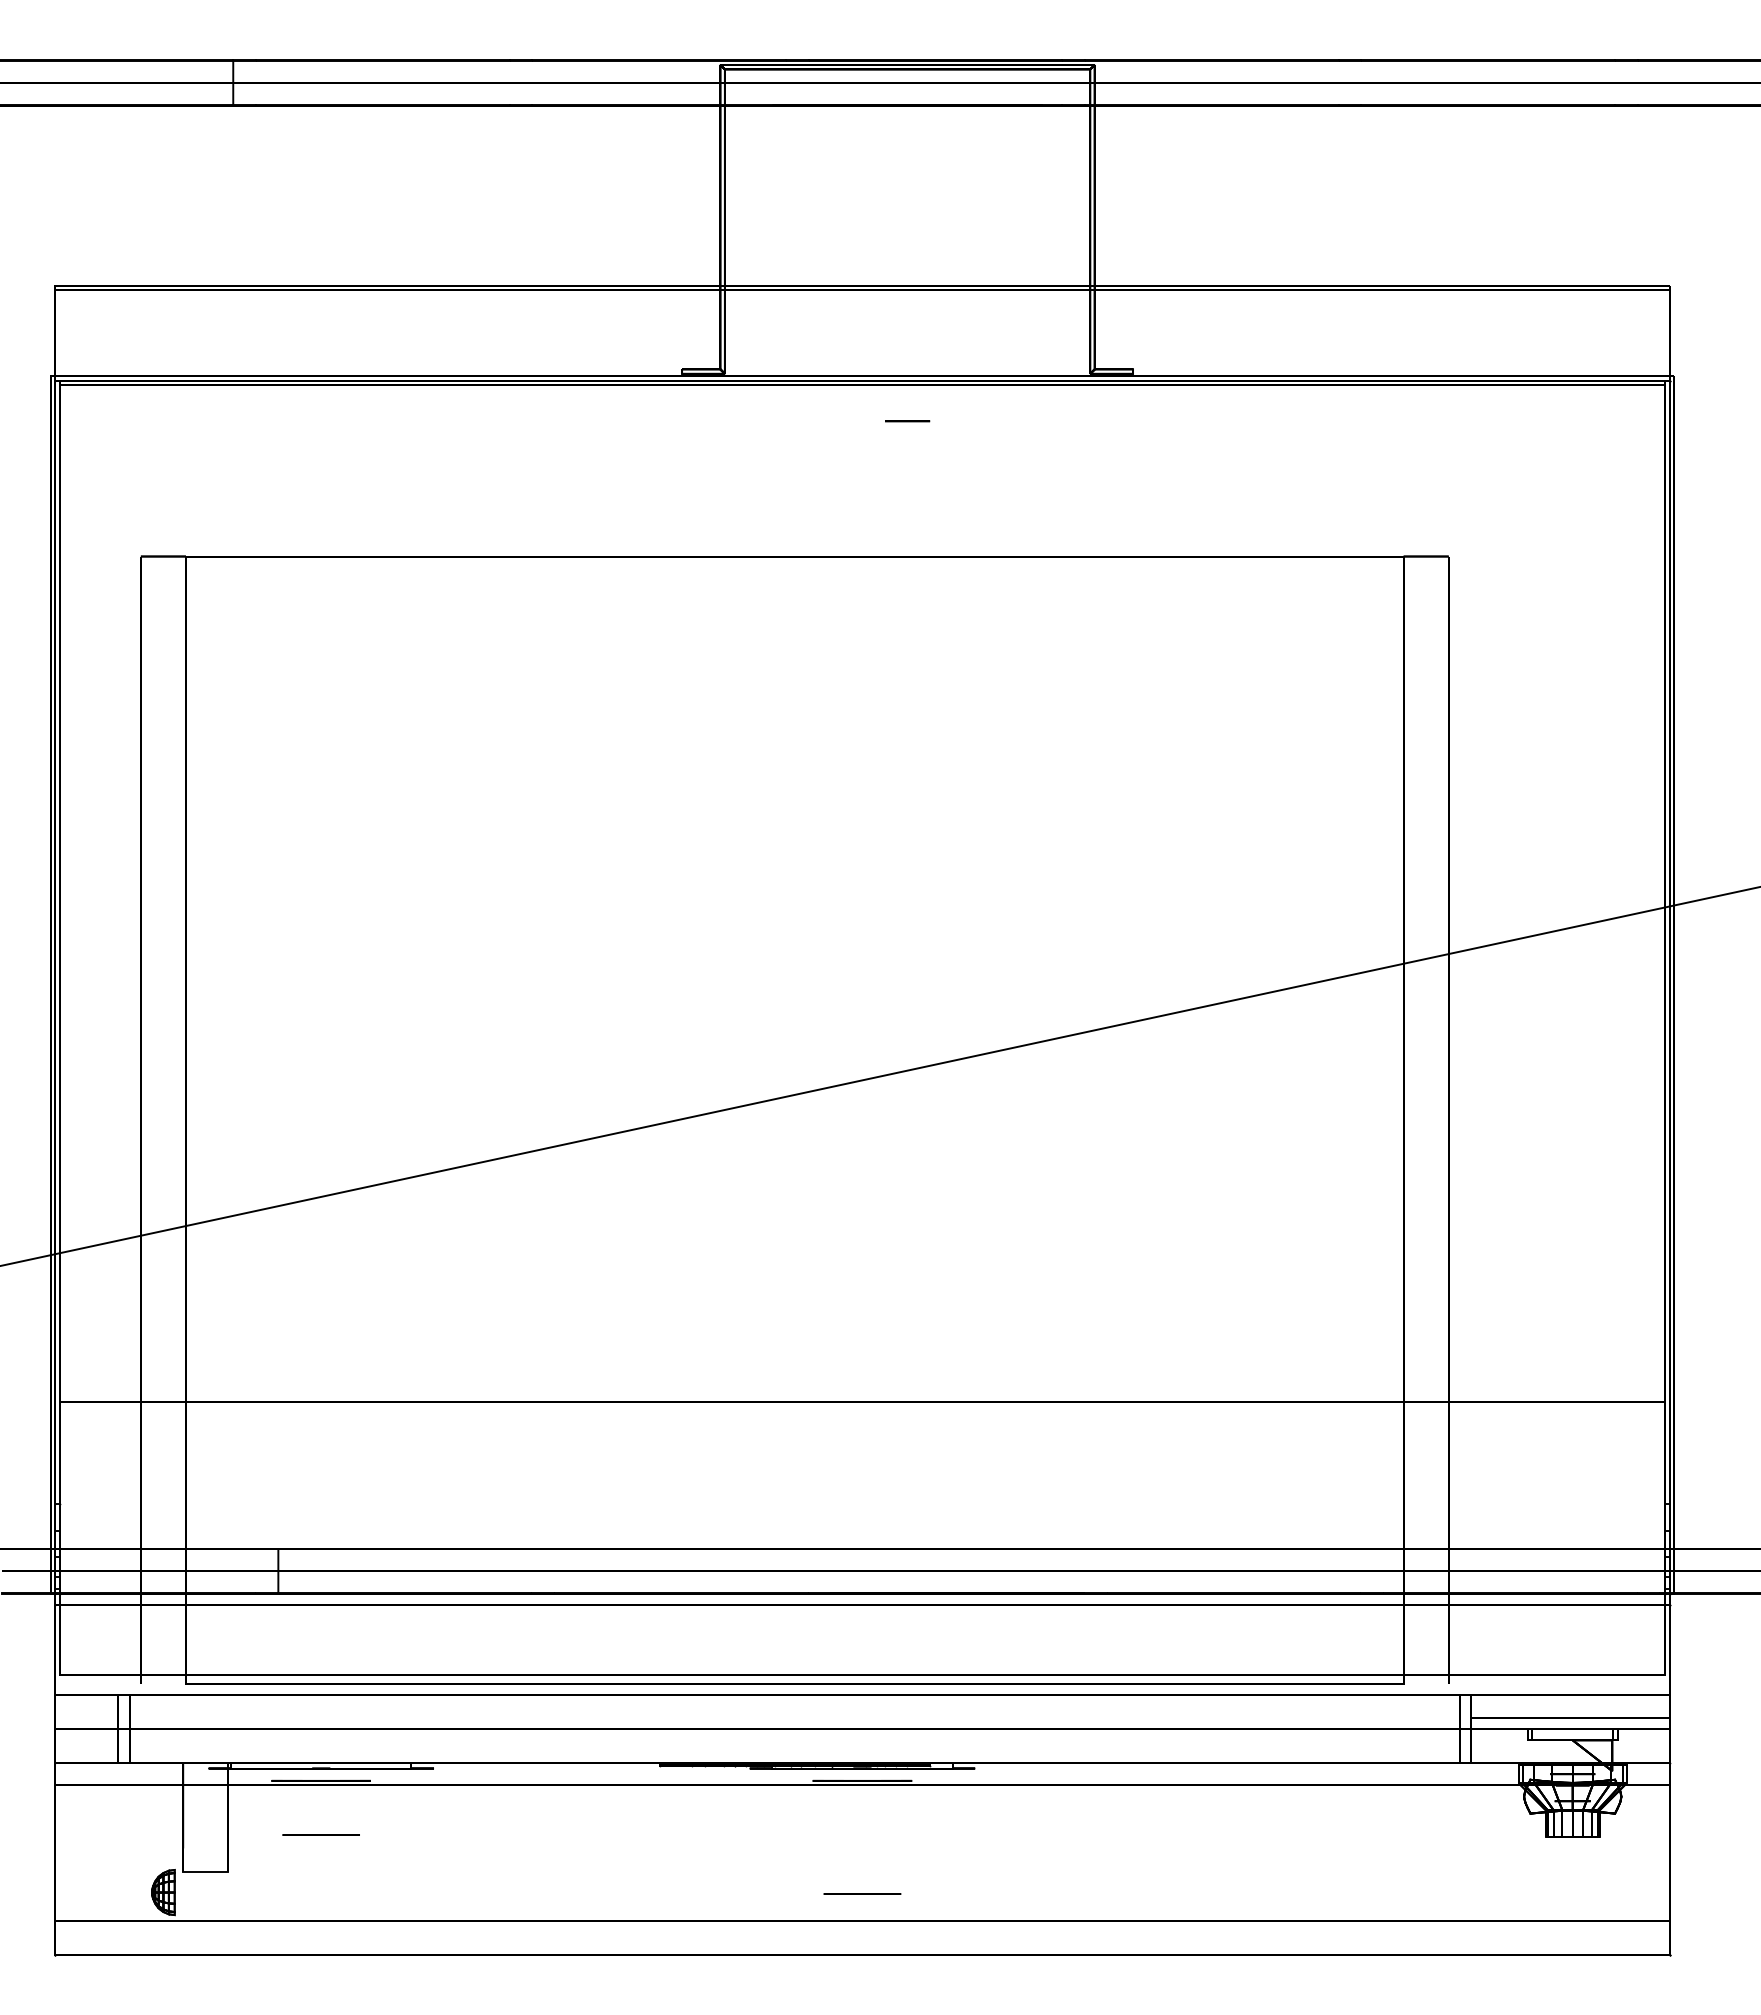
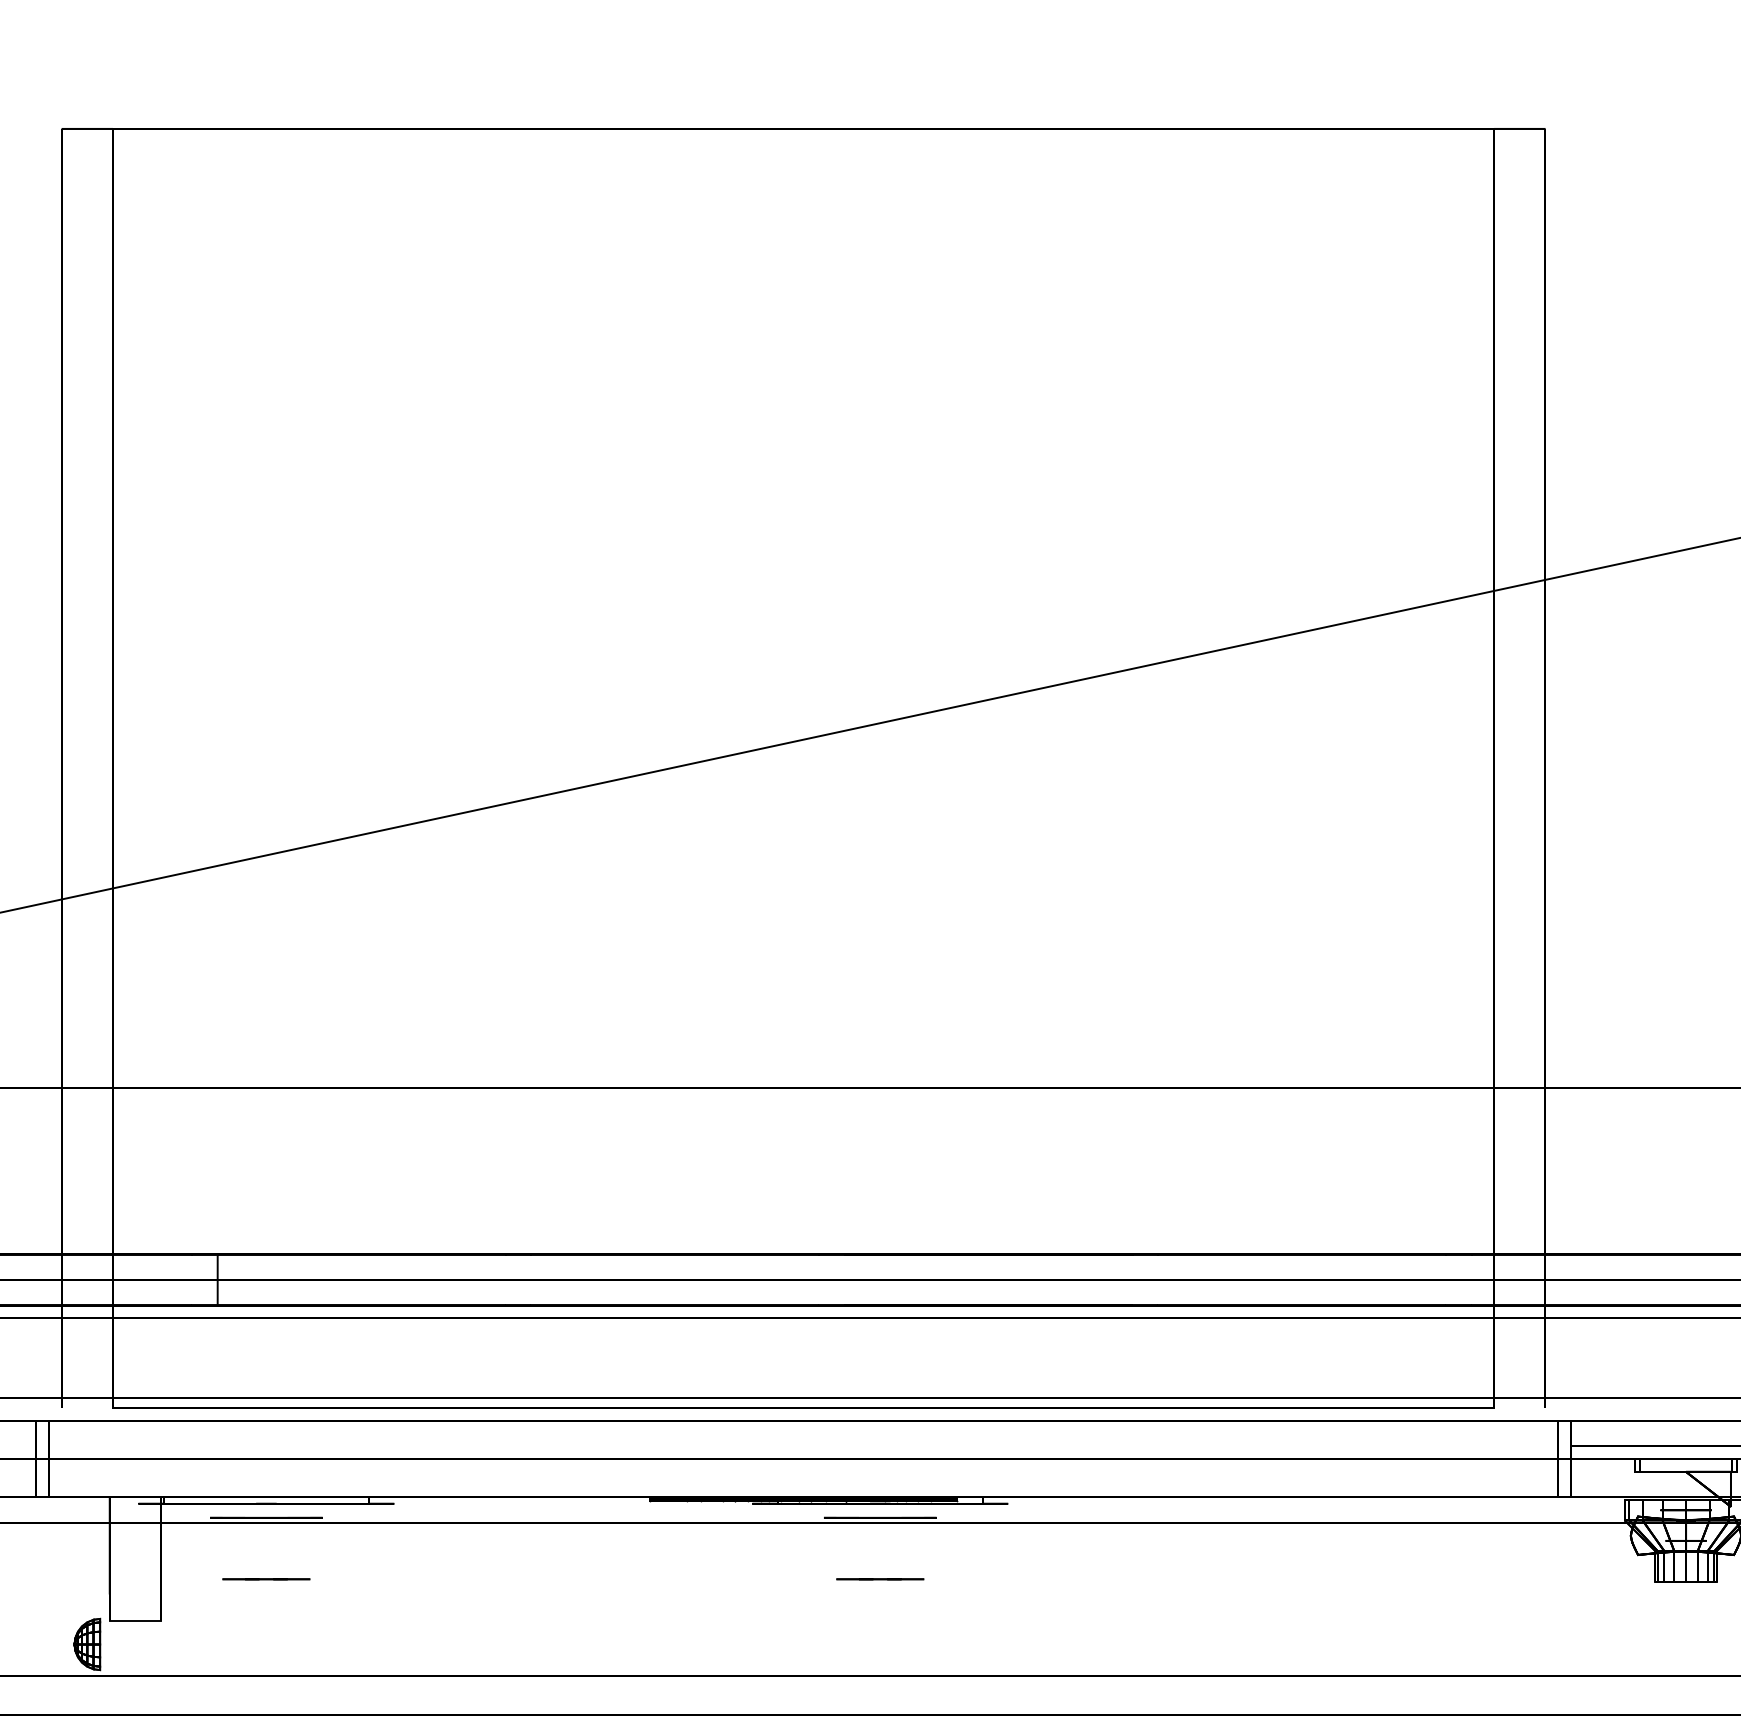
line: (862, 1893) -> (880, 1578), moved

